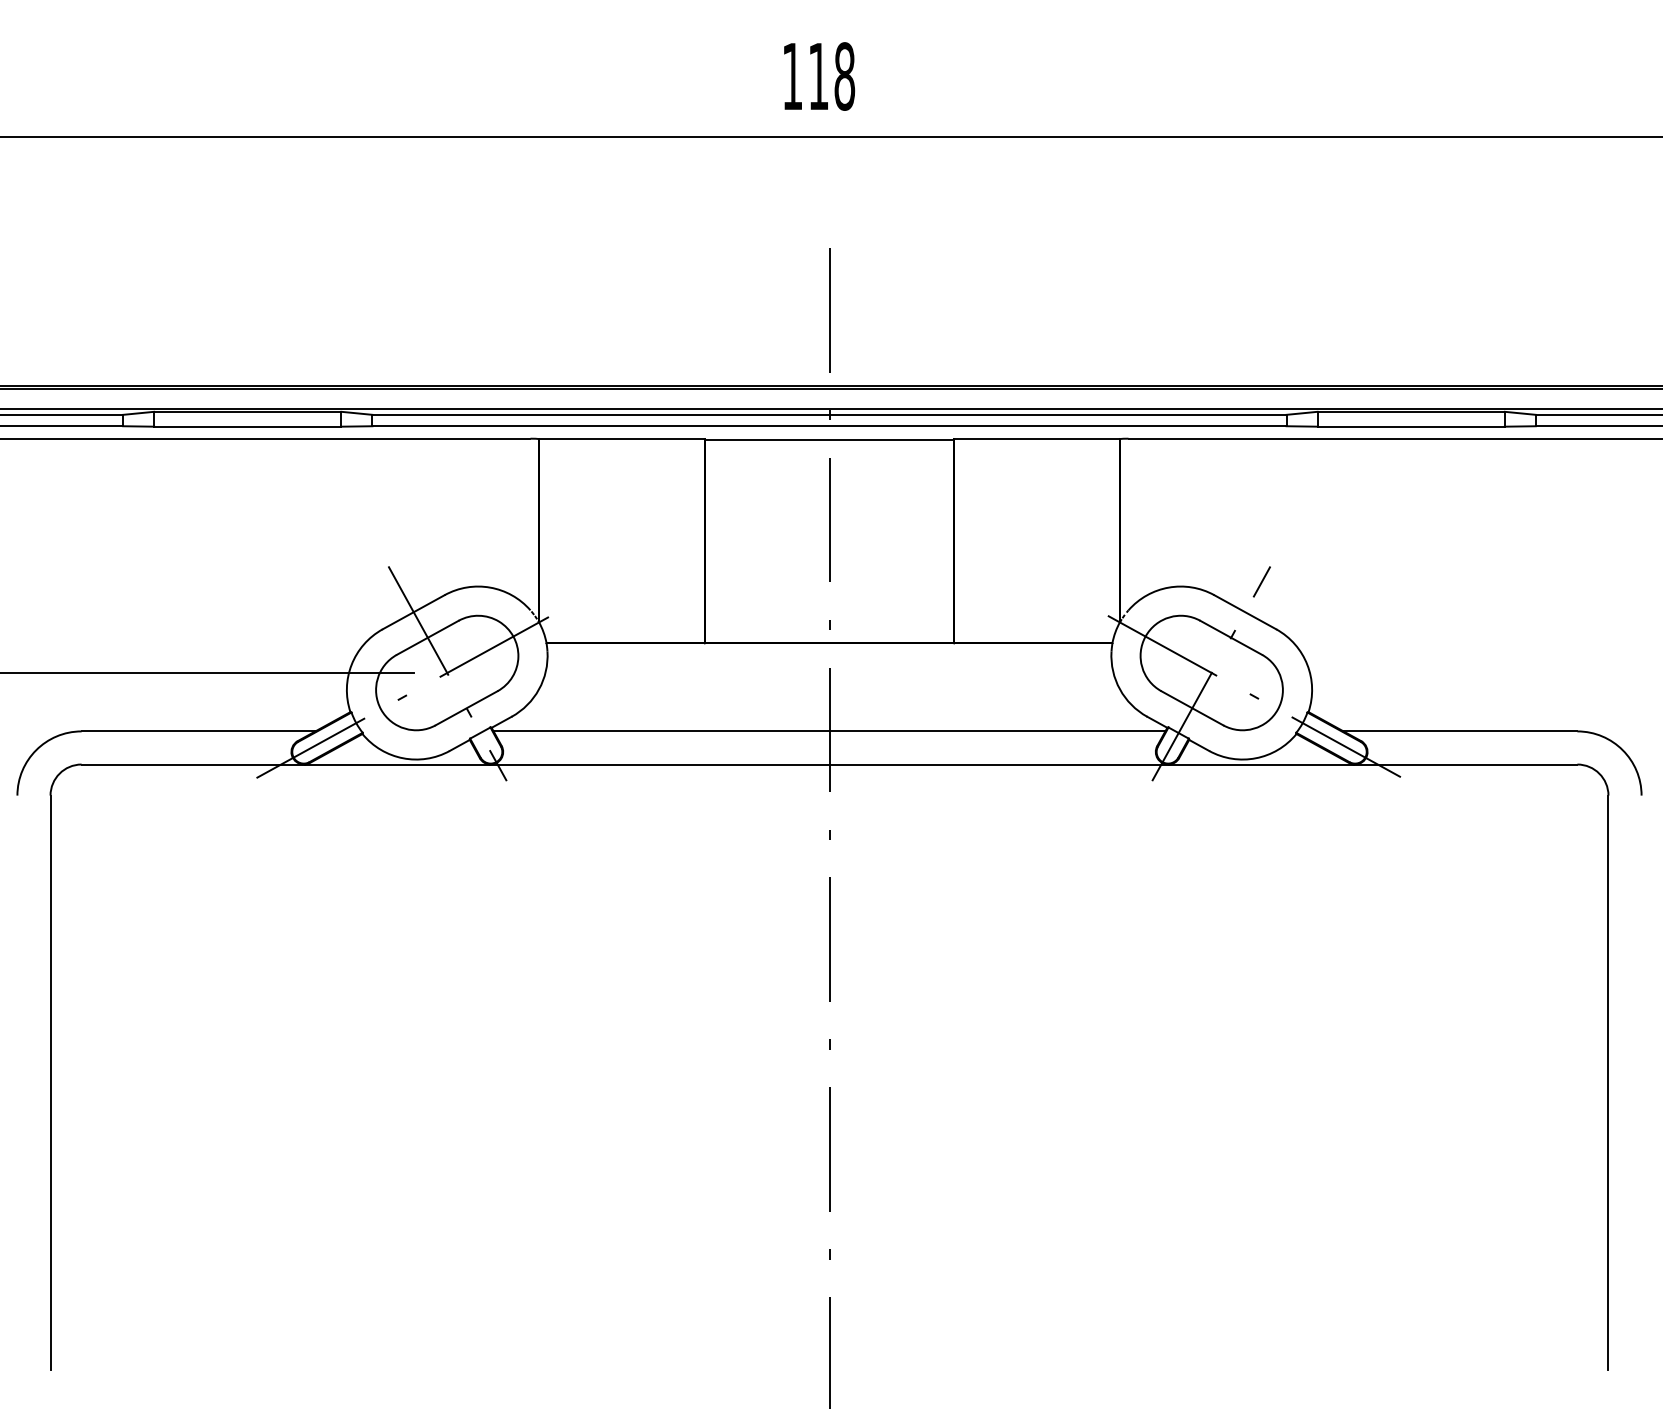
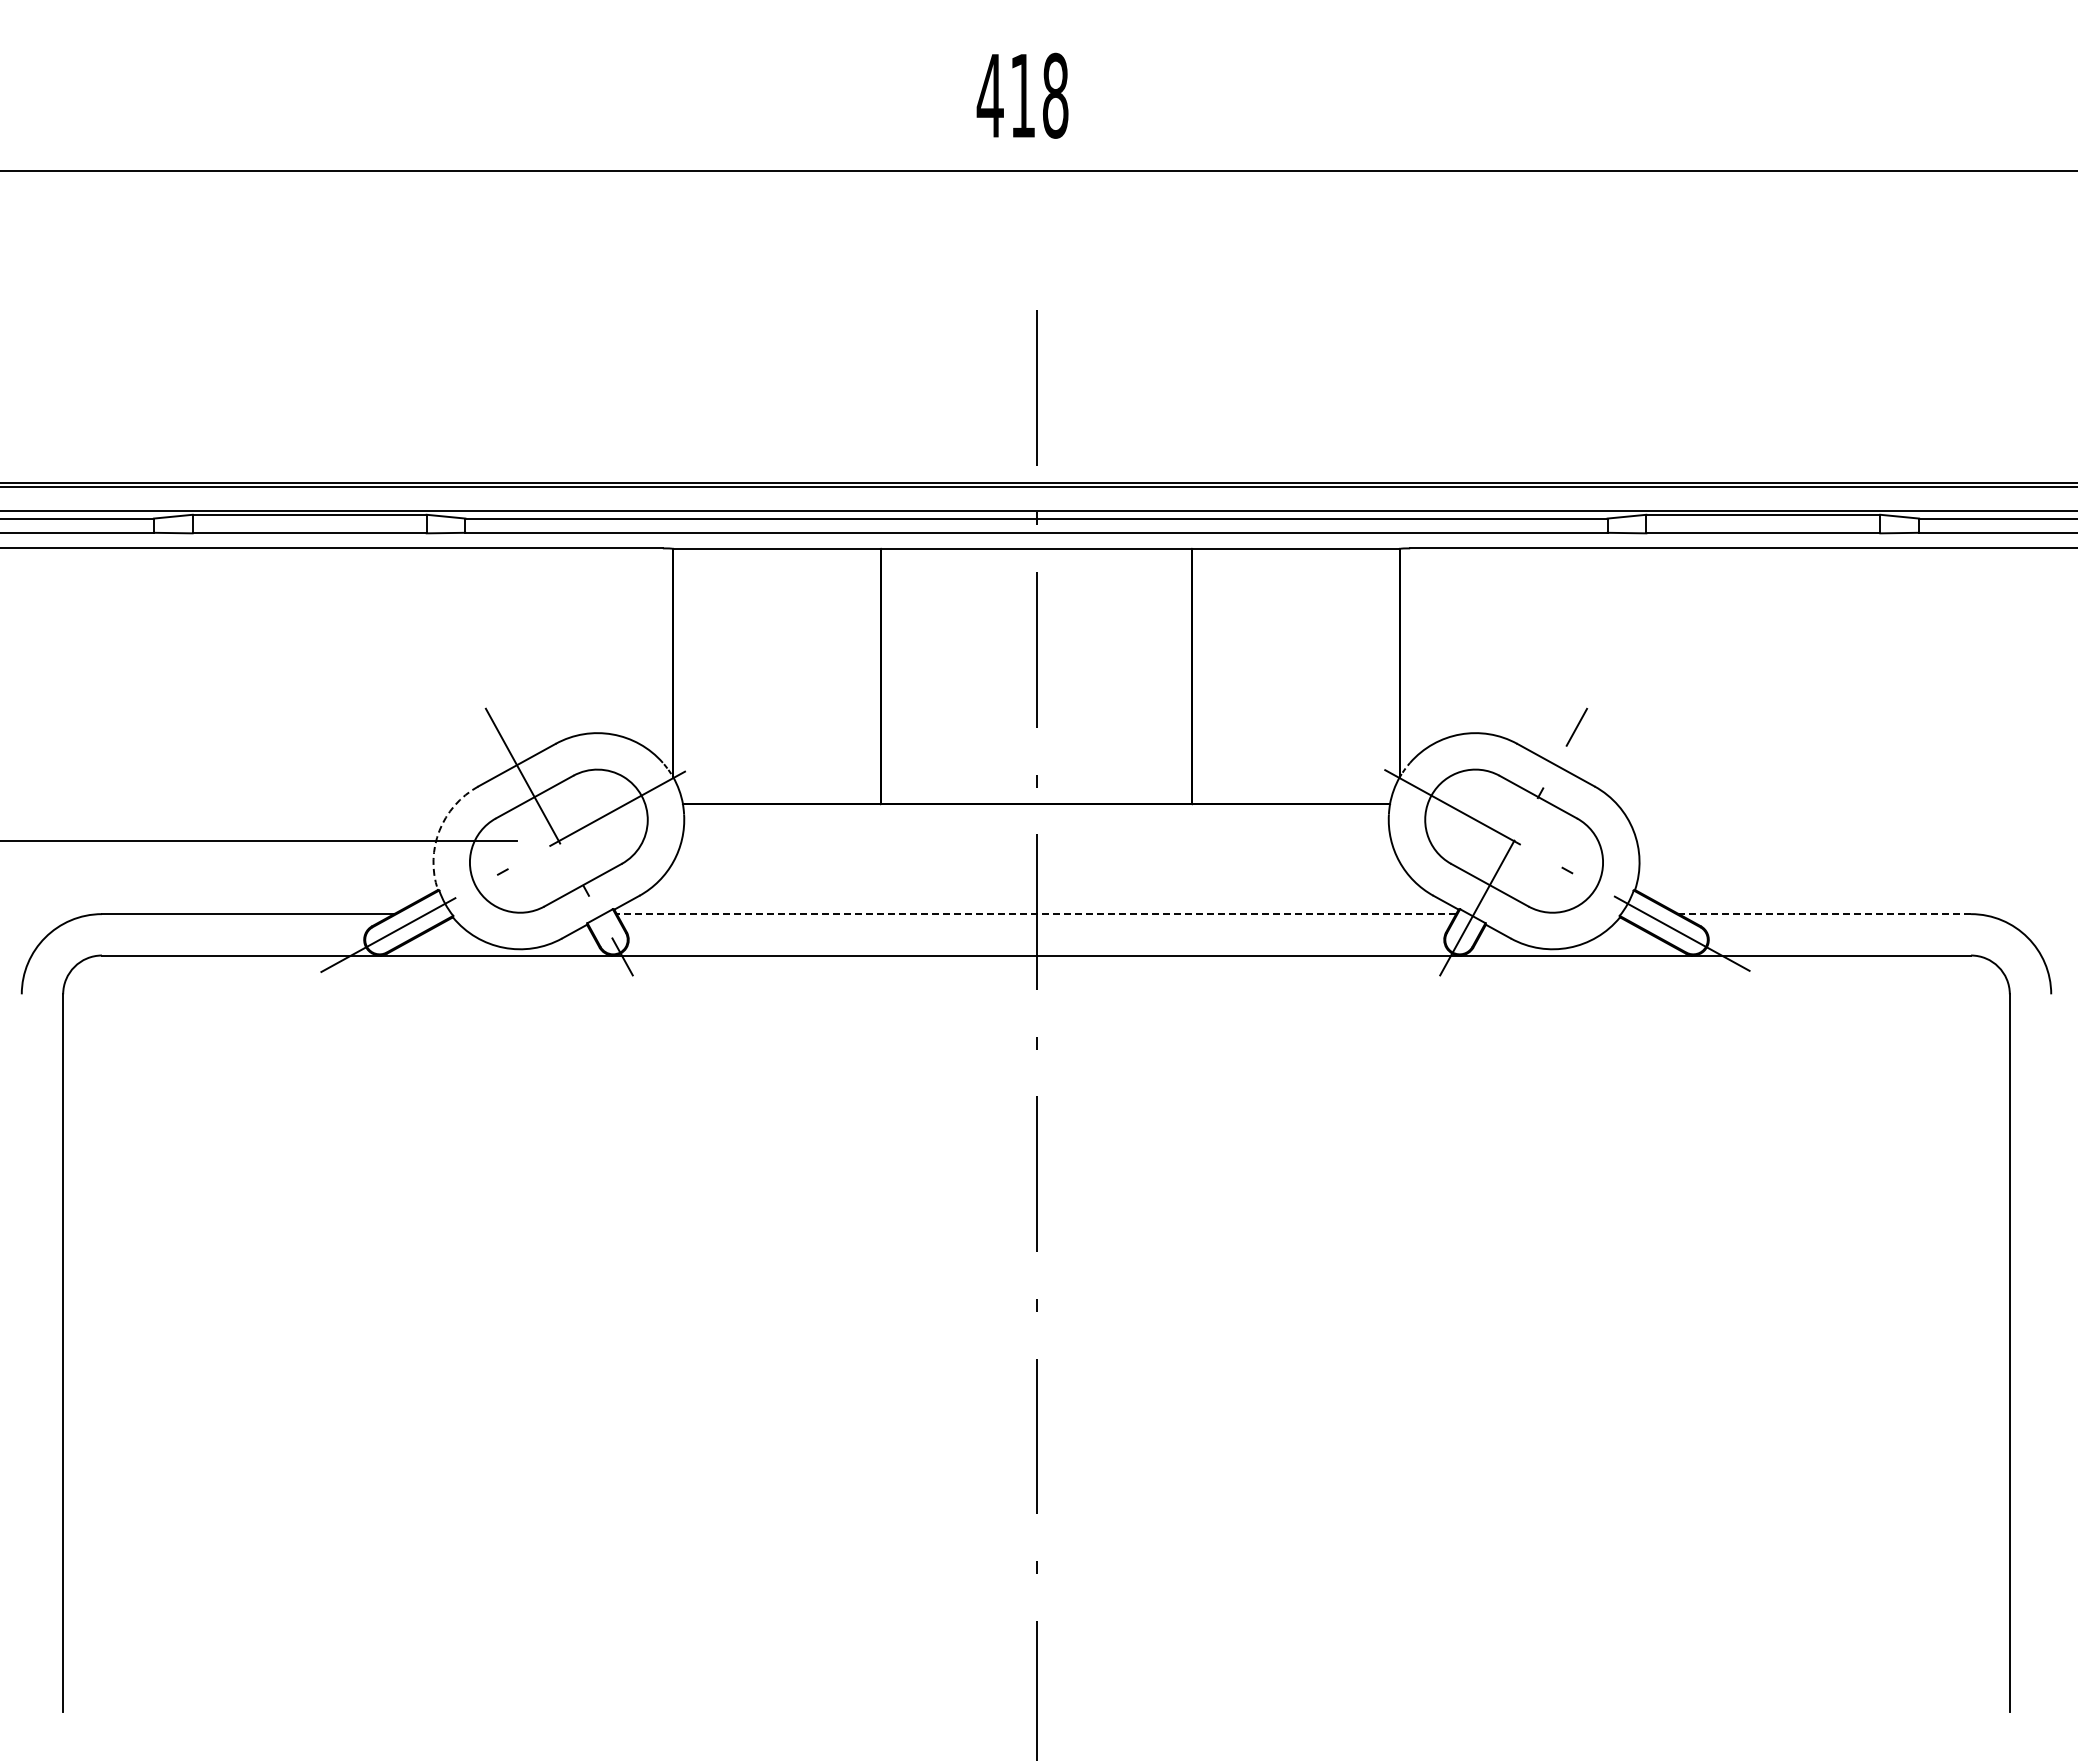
text: (791, 76) -> (989, 95), 118 -> 418
arc: (351, 664) -> (439, 830), solid -> dashed
line: (829, 731) -> (1036, 914), solid -> dashed
line: (1460, 731) -> (1824, 914), solid -> dashed

